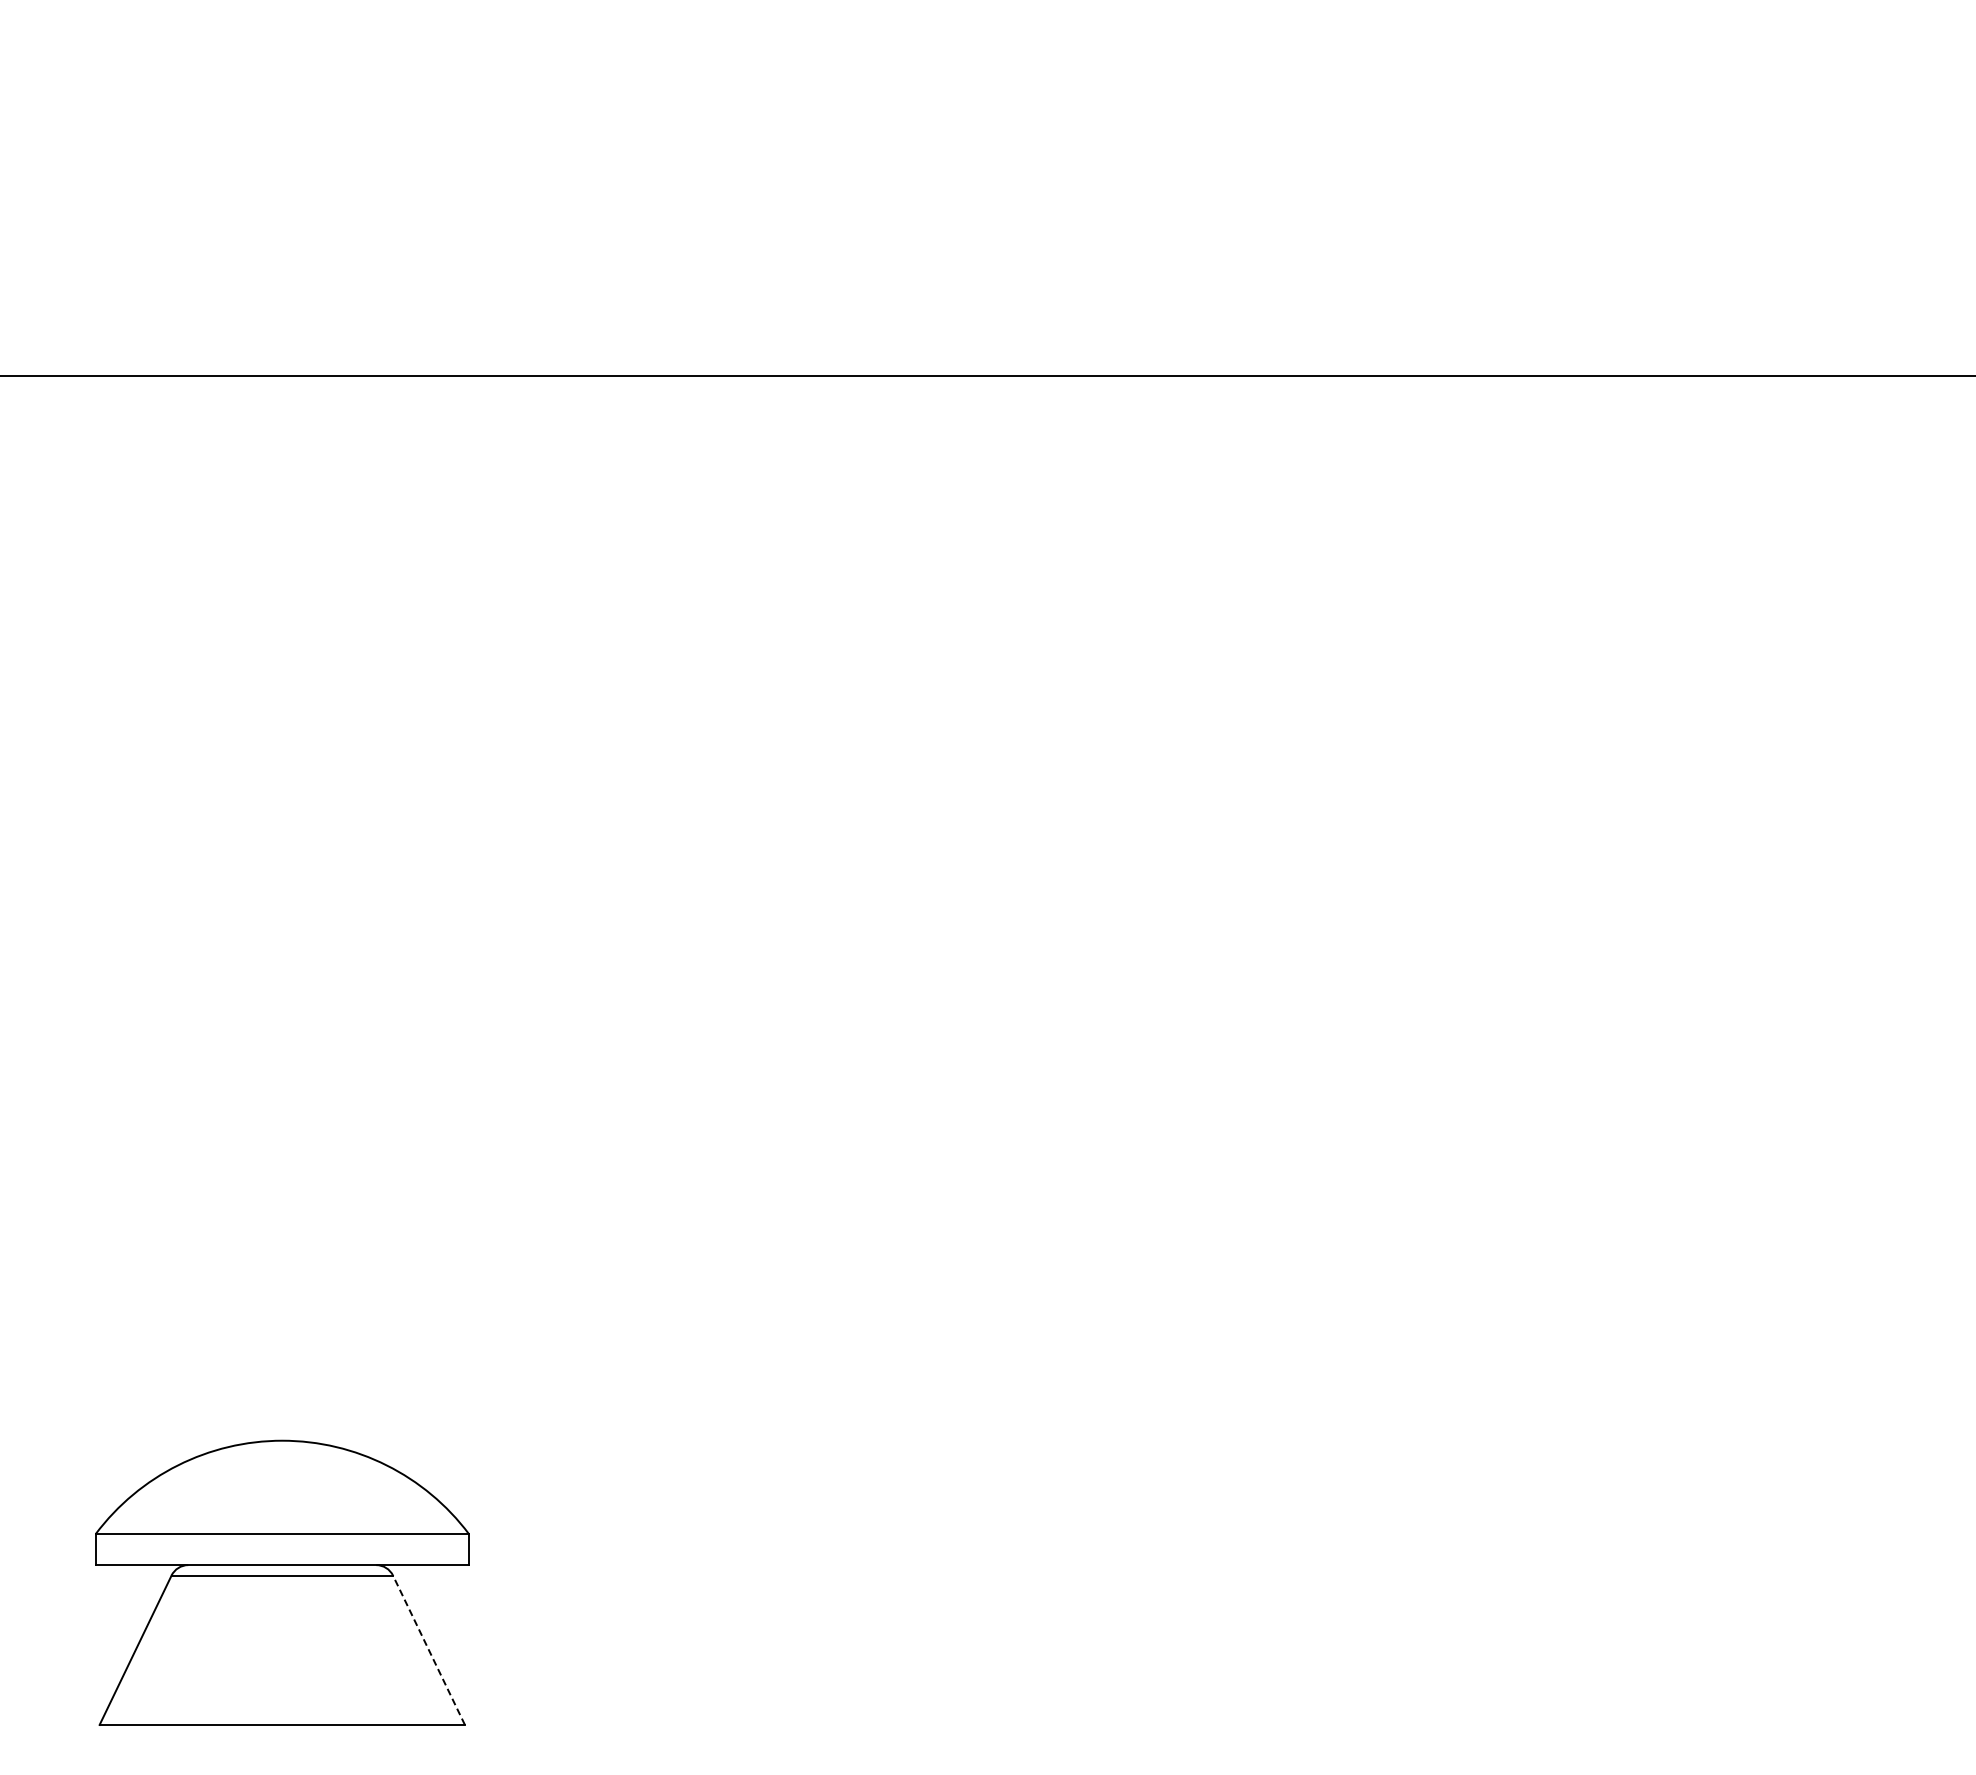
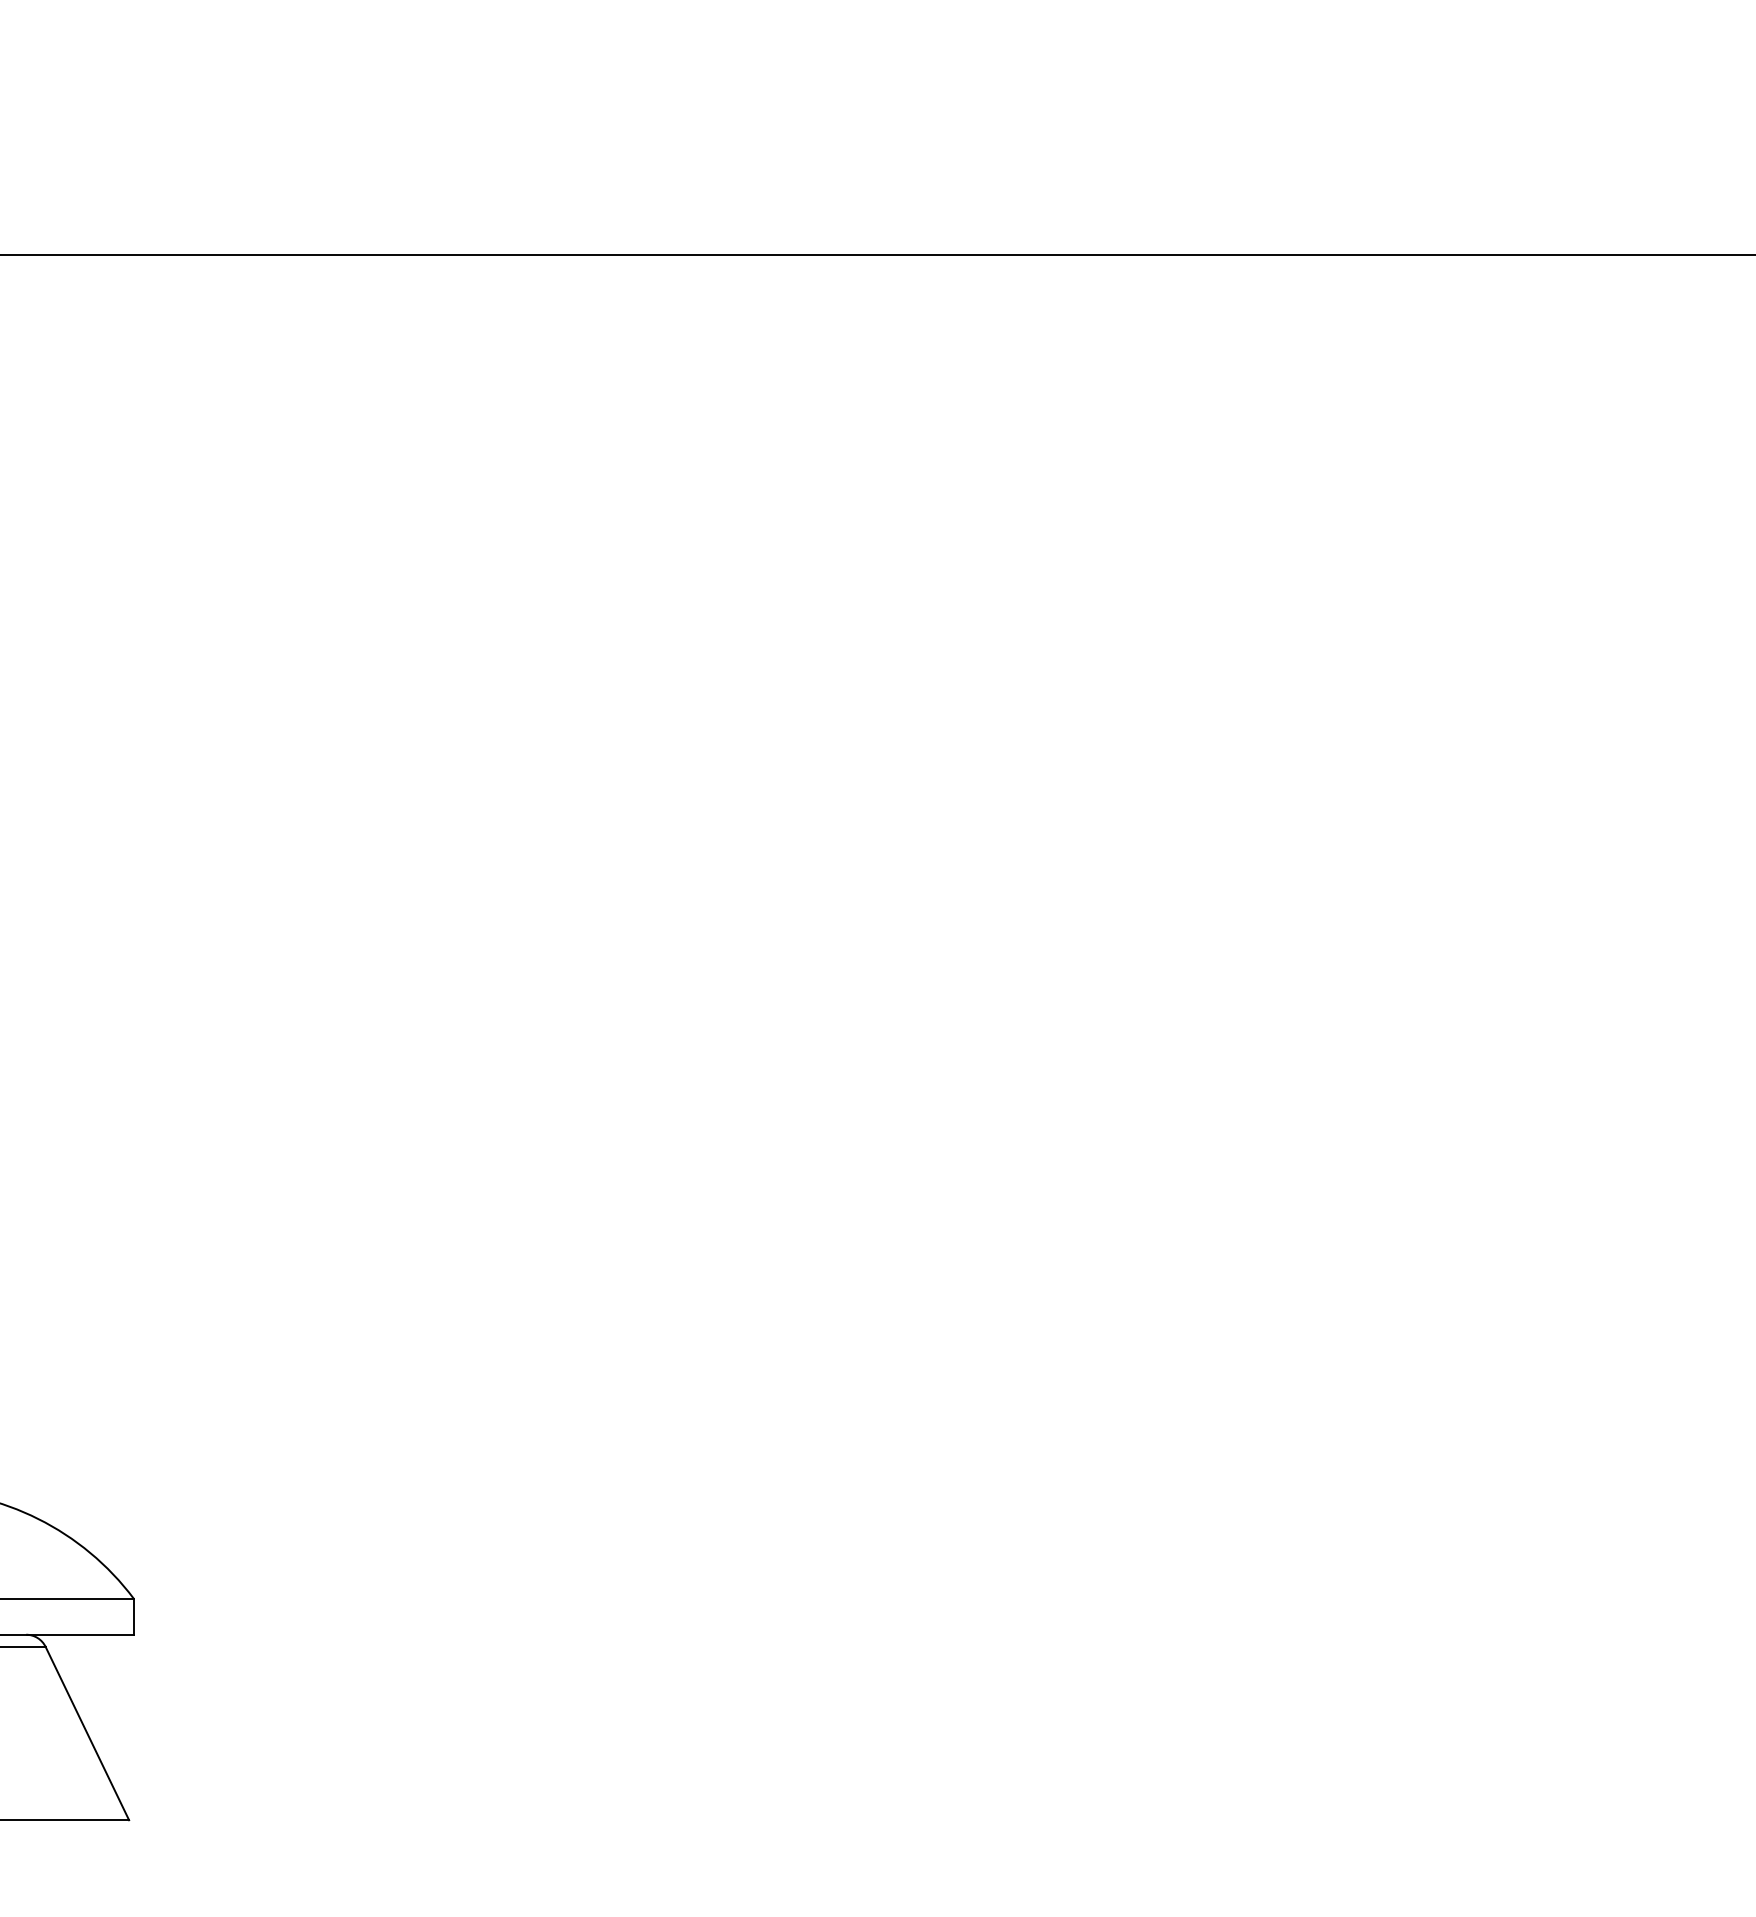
line: (429, 1650) -> (87, 1733), dashed -> solid

